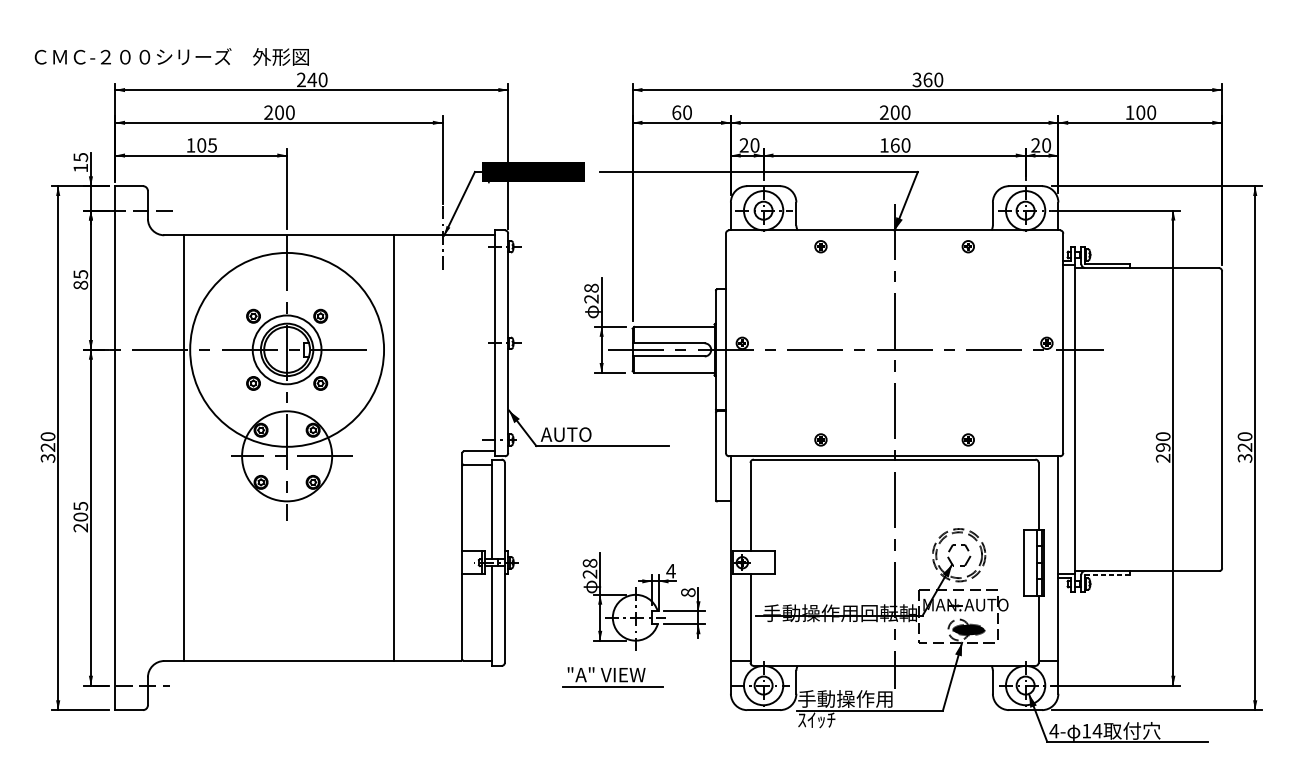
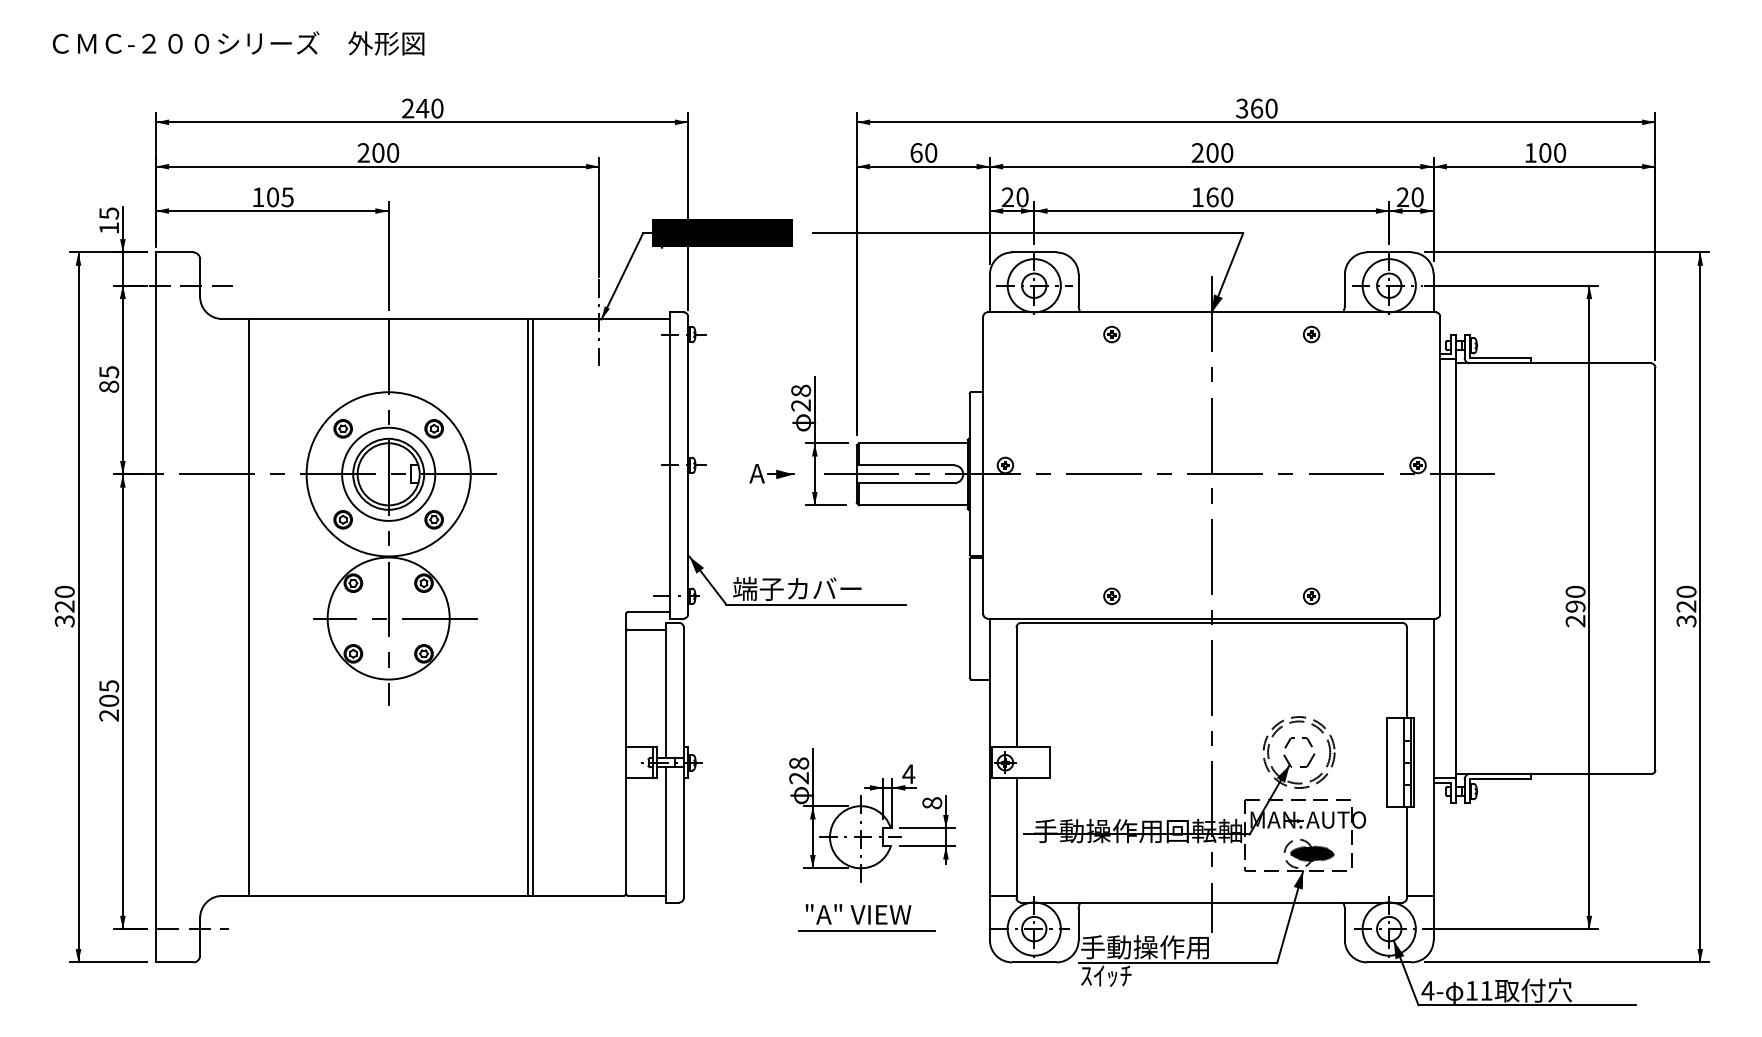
text: (171, 56) -> (238, 43), moved
part: (569, 349) -> (771, 473), added
circle: (286, 350) -> (388, 474), size x0.62
text: (588, 434) -> (796, 588), AUTO -> 端子カバー
line: (390, 448) -> (528, 607), added
line: (1107, 574) -> (1500, 778), dashed -> solid
part: (612, 677) -> (866, 917), moved
text: (1097, 730) -> (1486, 990), 14 -> 11

